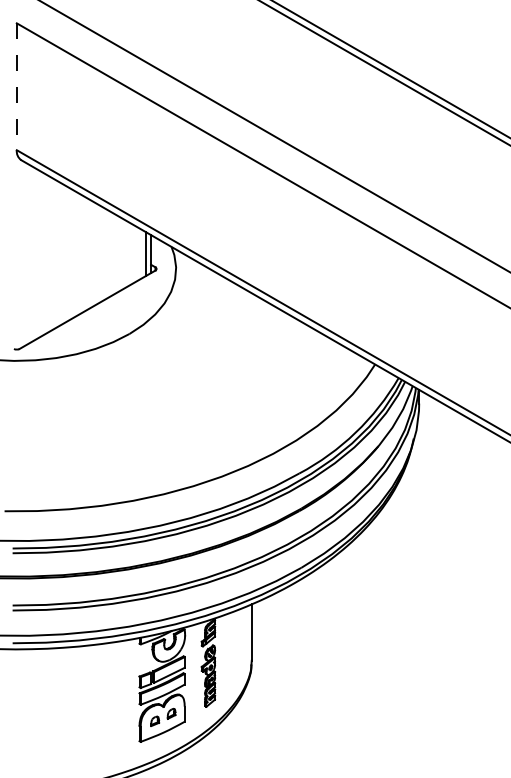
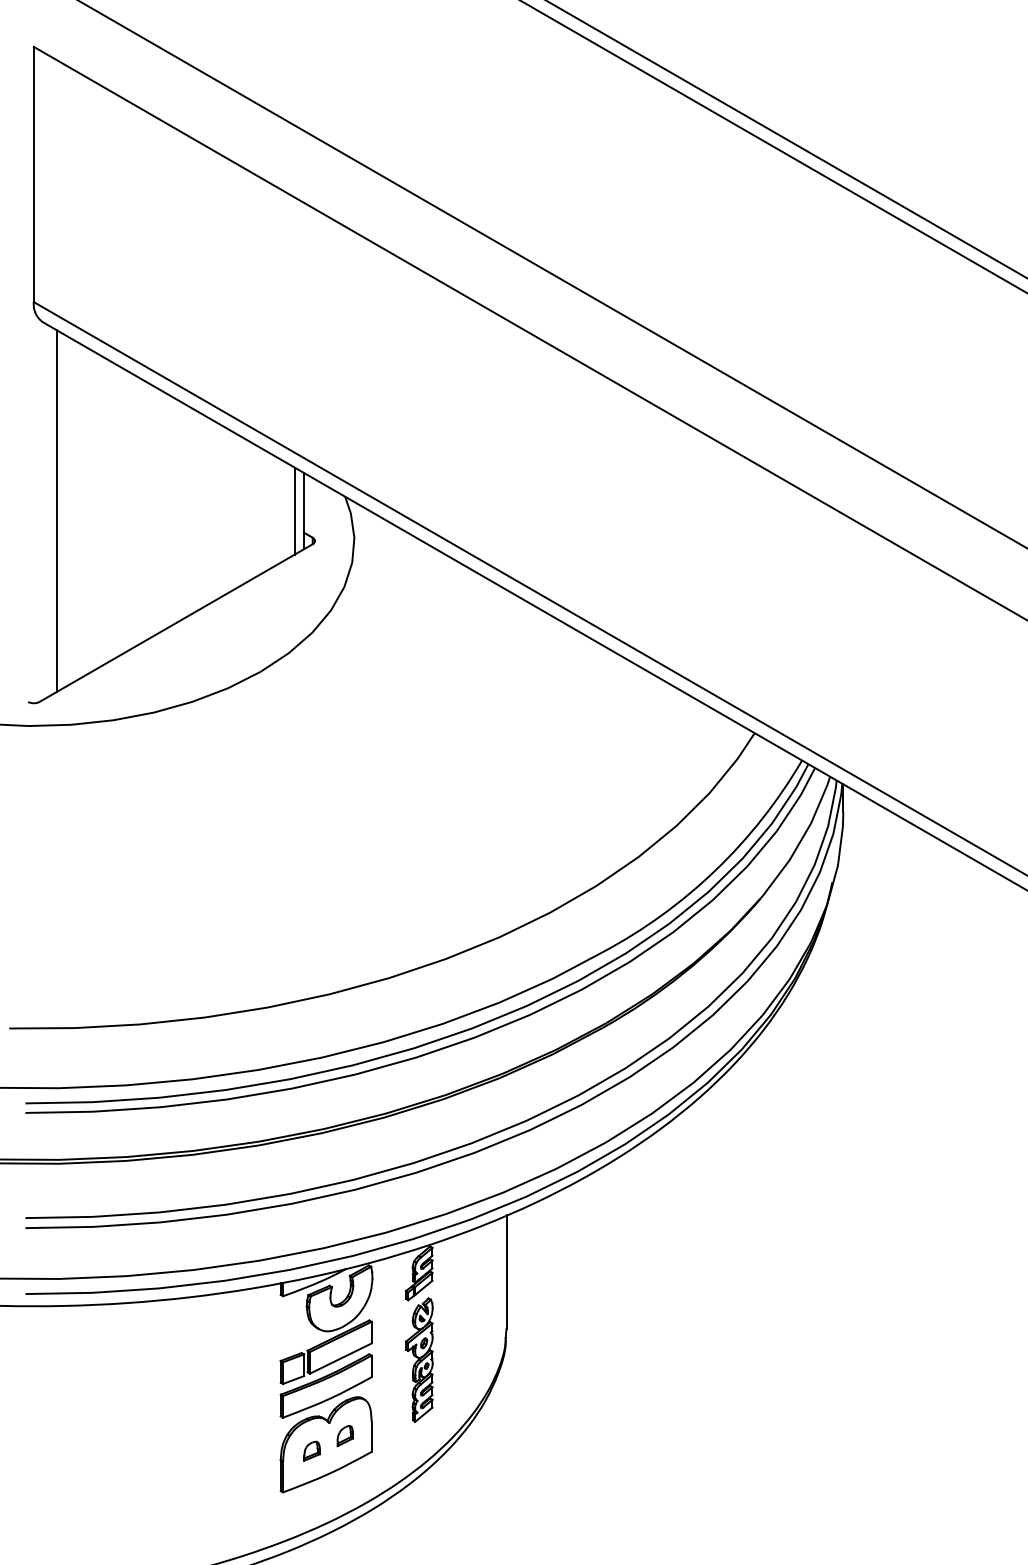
line: (16, 87) -> (33, 175), dashed -> solid
line: (28, 254) -> (57, 511), added

